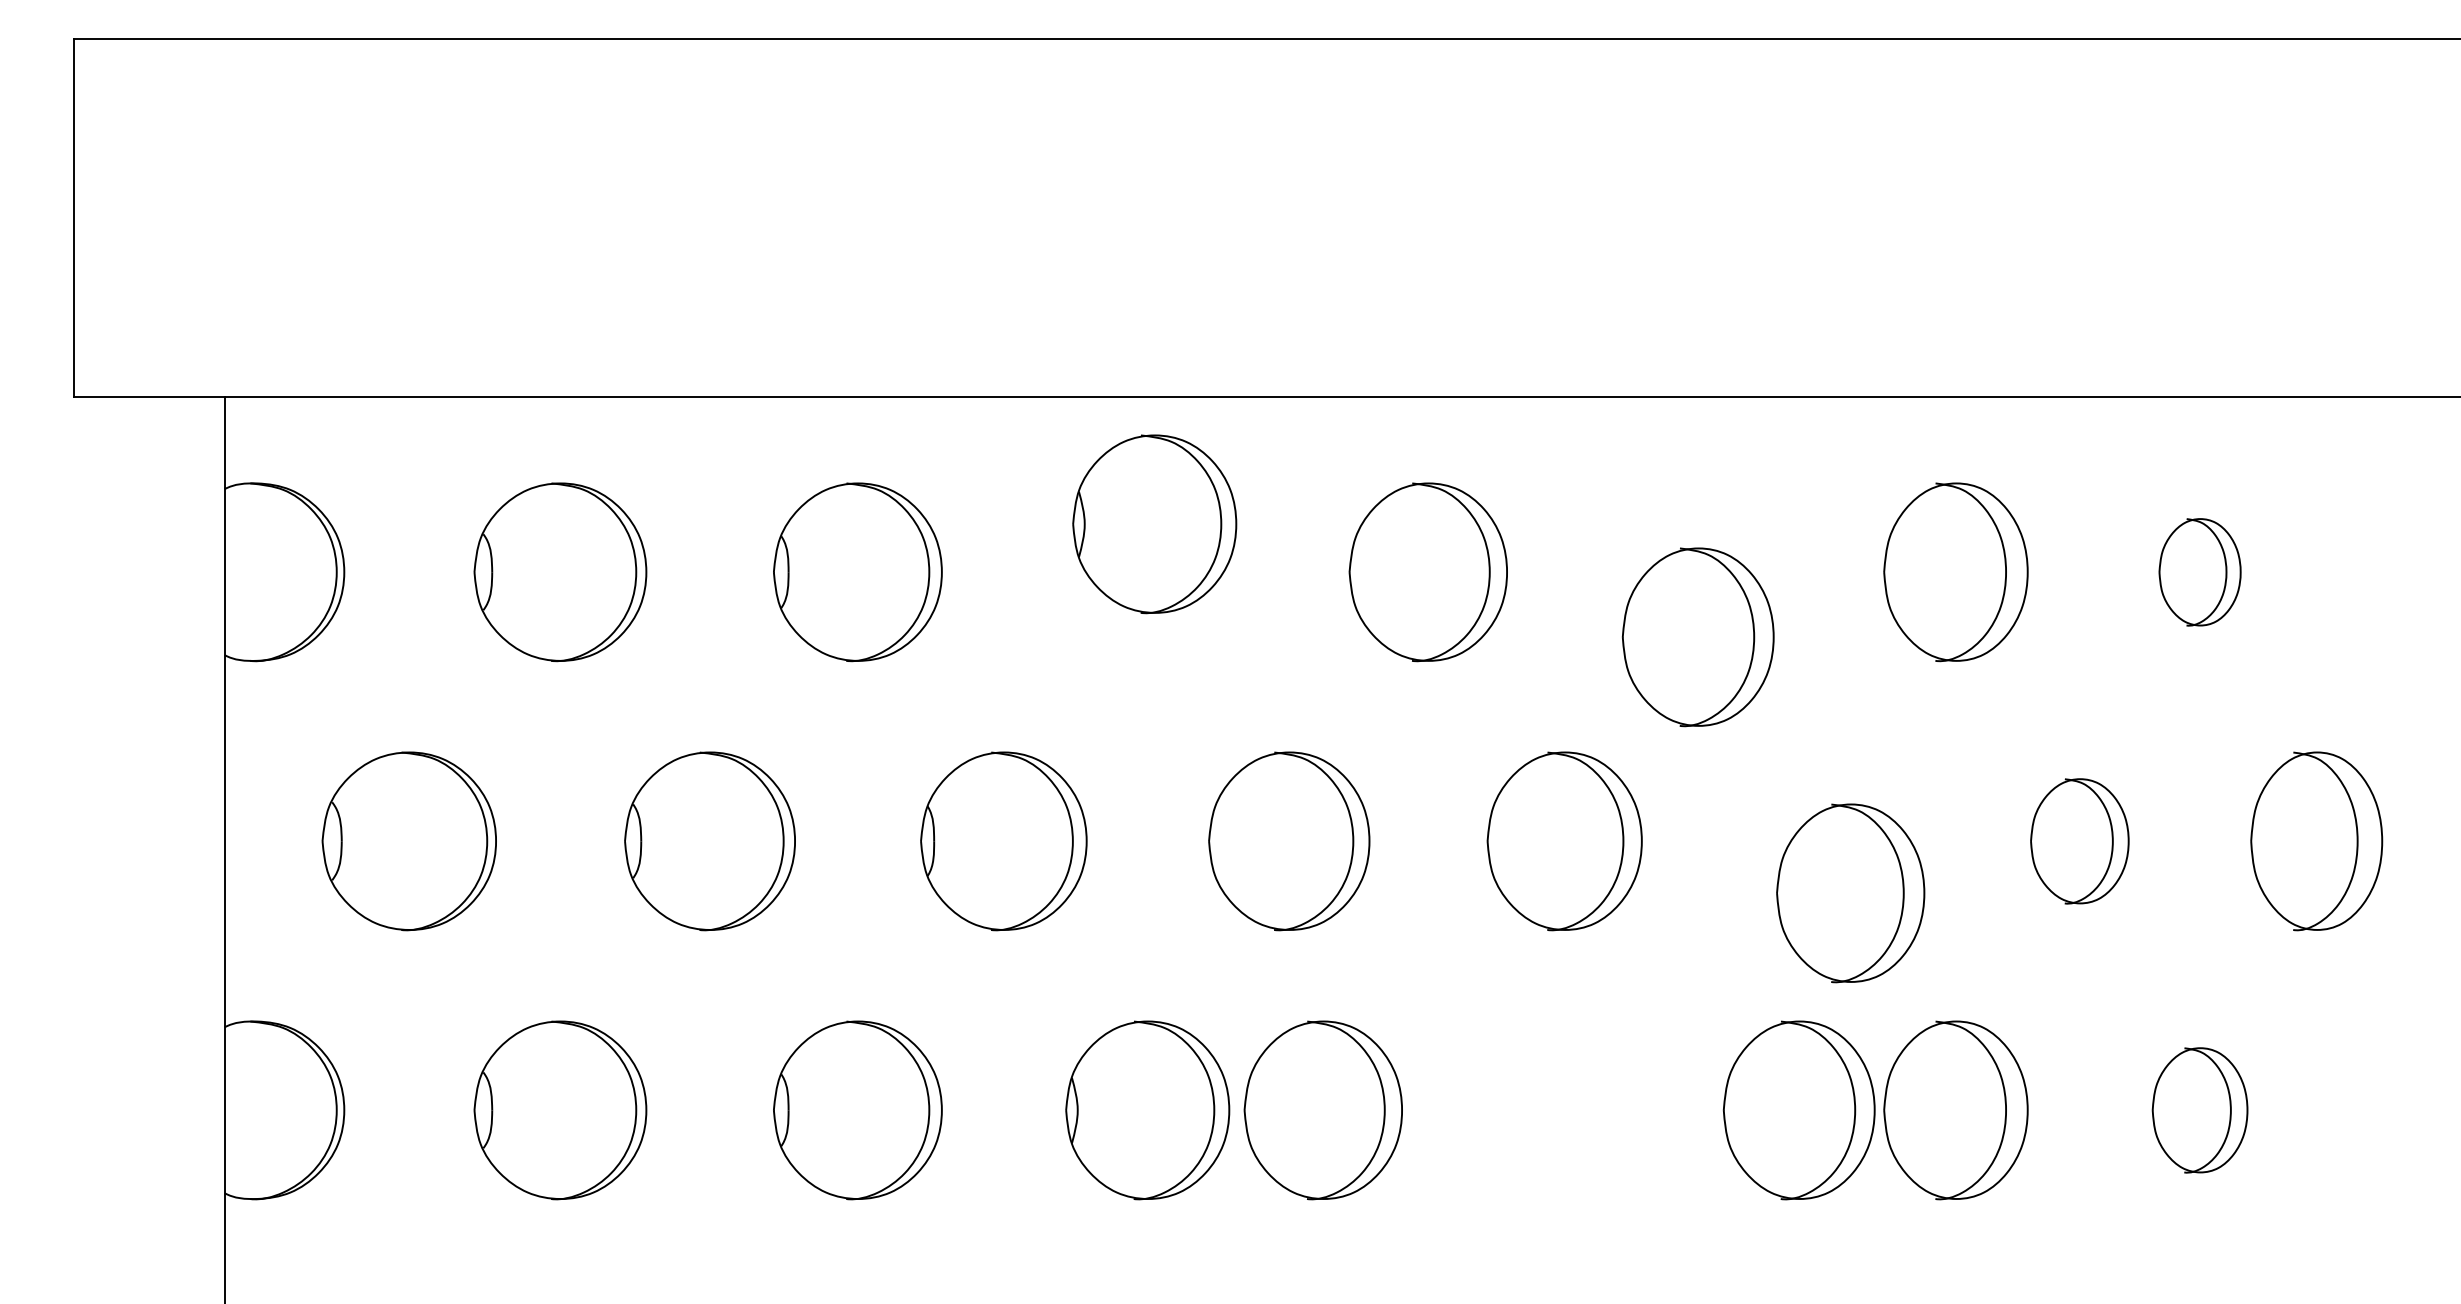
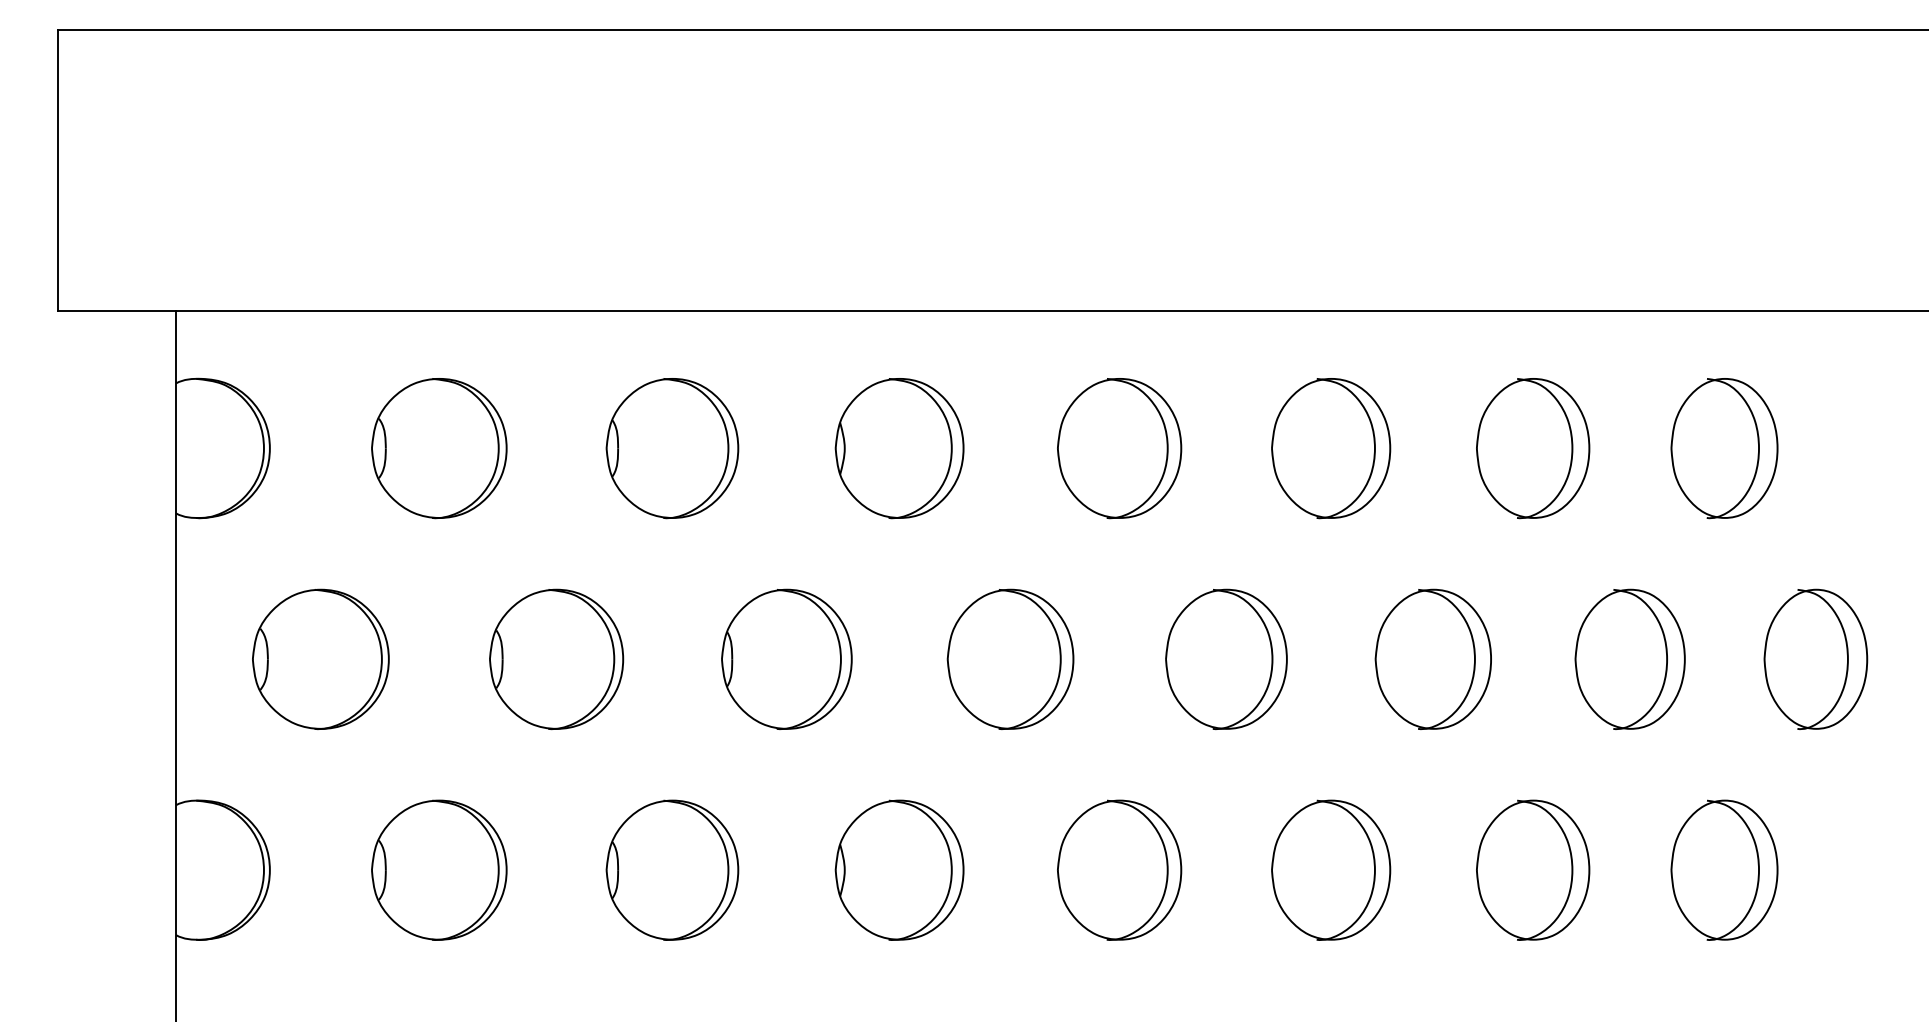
part: (1154, 524) -> (899, 448), moved
part: (2199, 572) -> (1724, 448), size x1.67
part: (1697, 637) -> (1330, 448), moved
part: (2079, 841) -> (1629, 659), size x1.43
part: (1850, 893) -> (1433, 659), moved
part: (1322, 1110) -> (1118, 870), moved
part: (1798, 1110) -> (1330, 870), moved
part: (2199, 1110) -> (1724, 870), size x1.43

